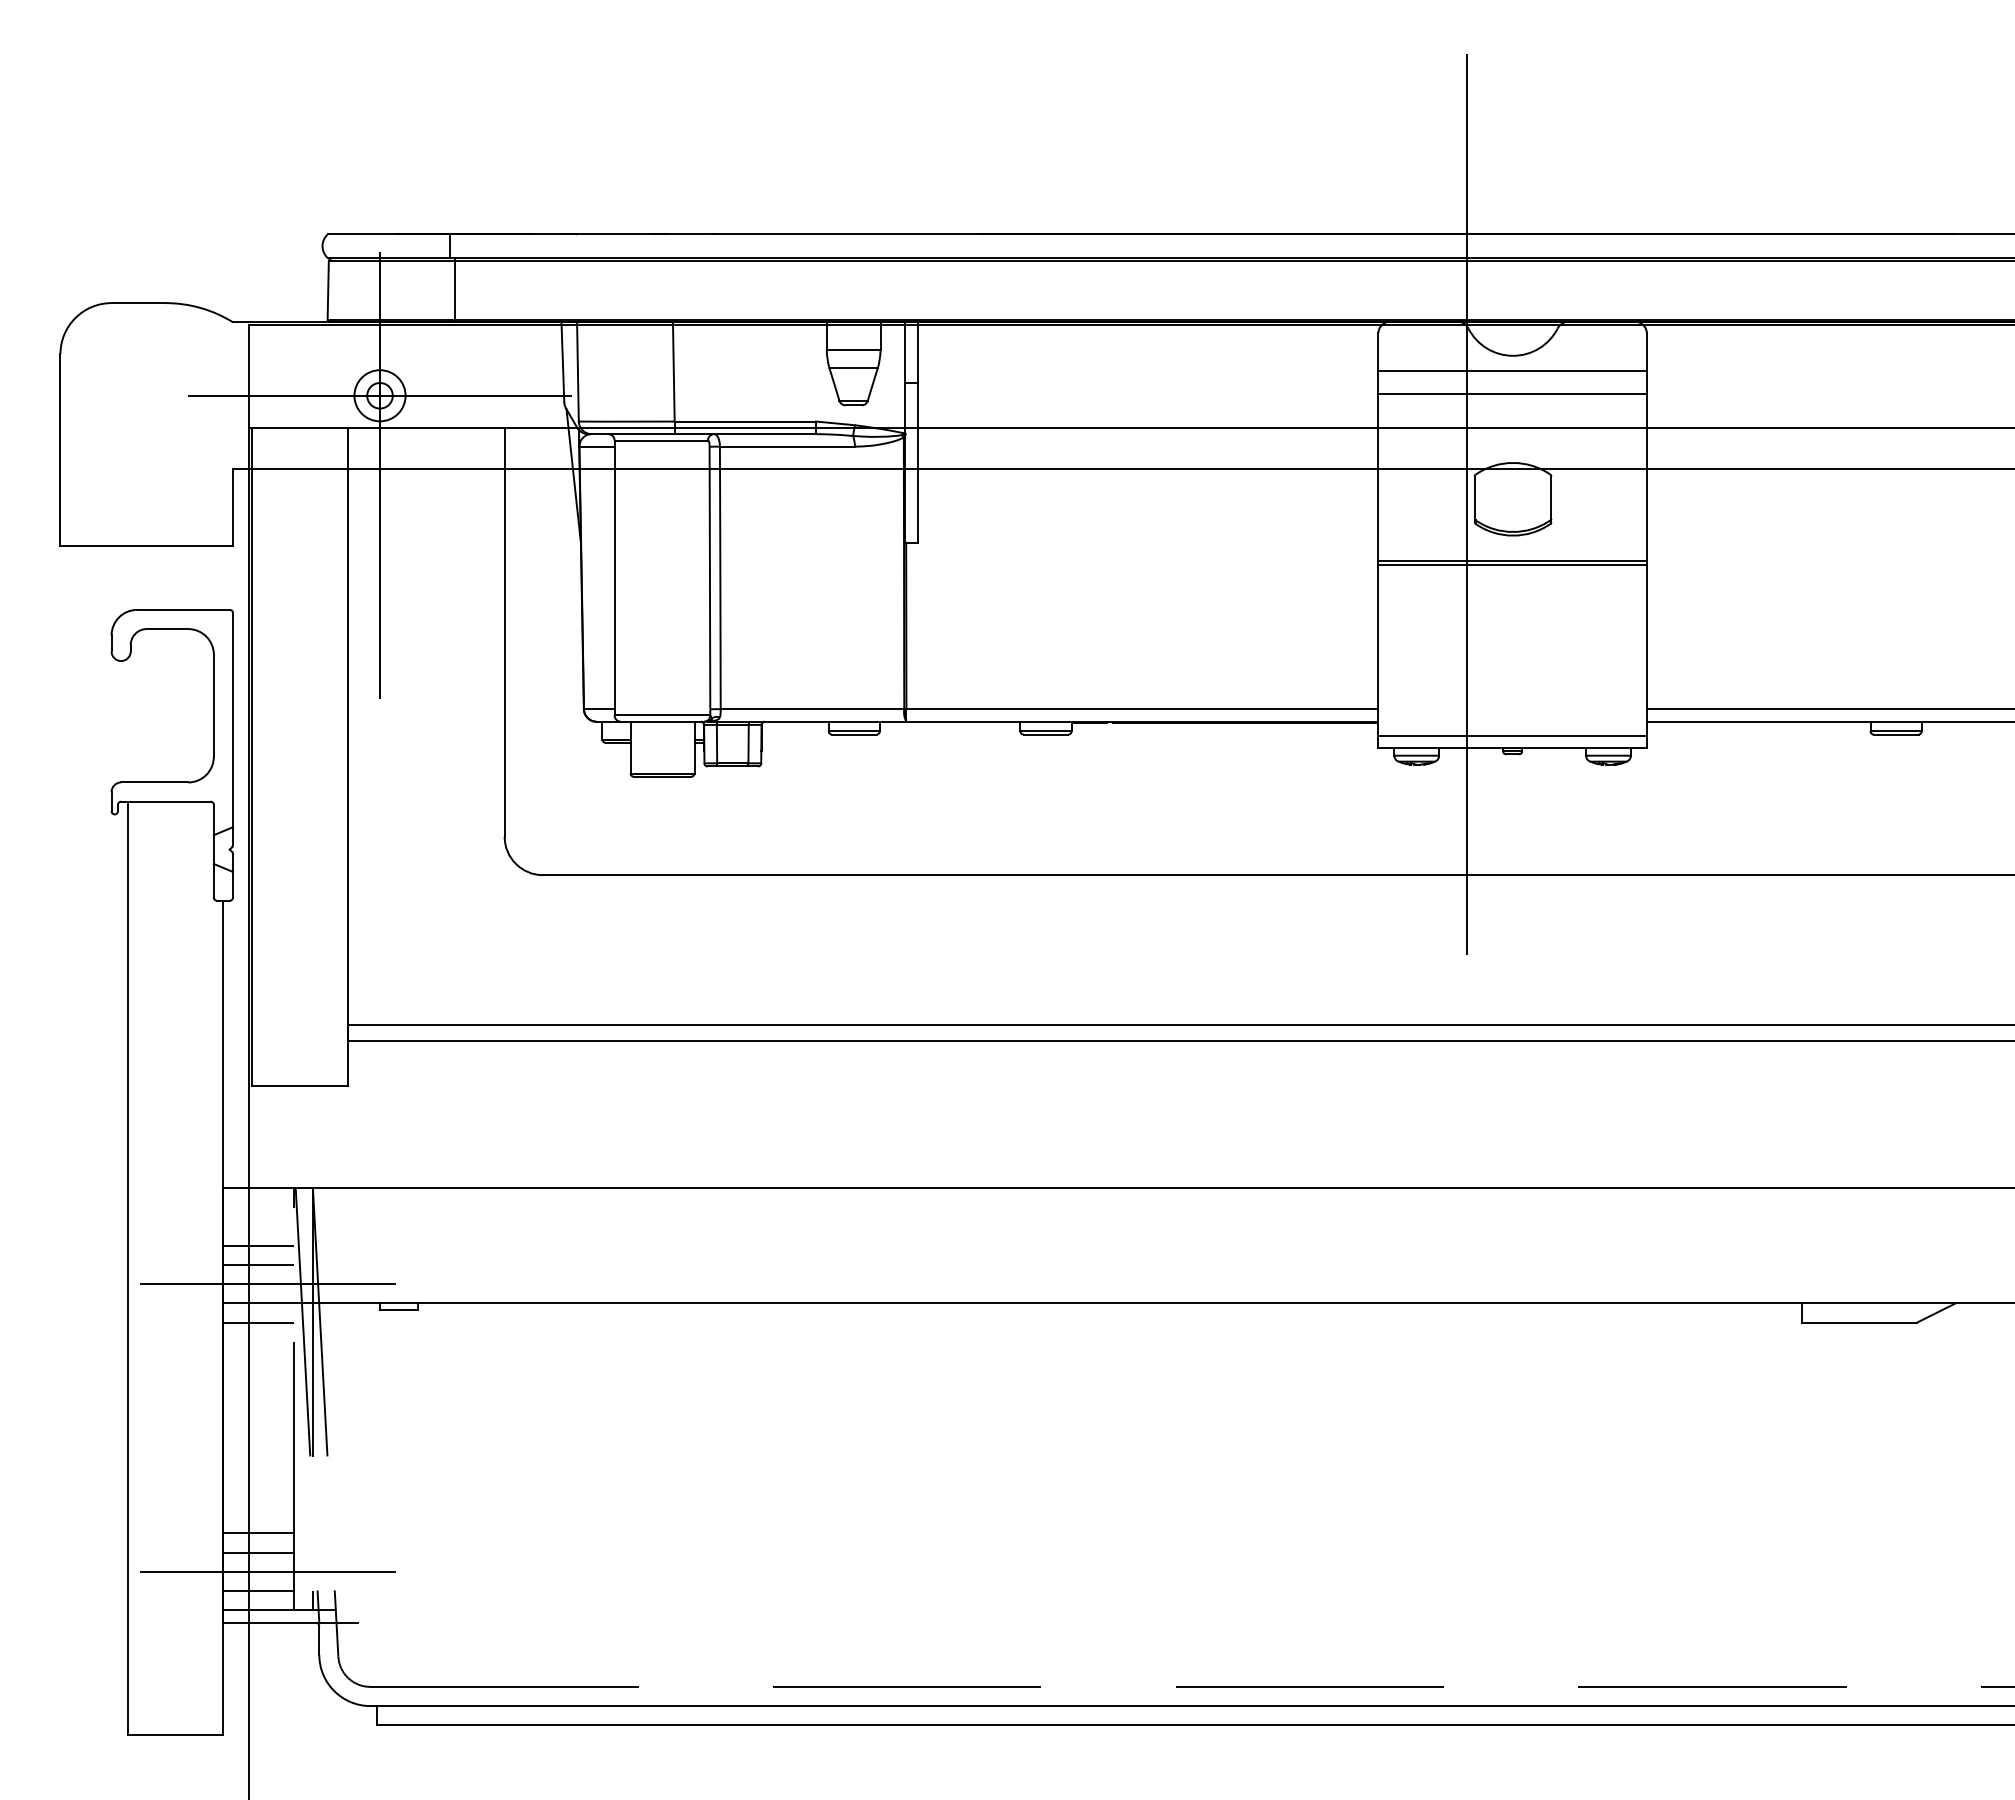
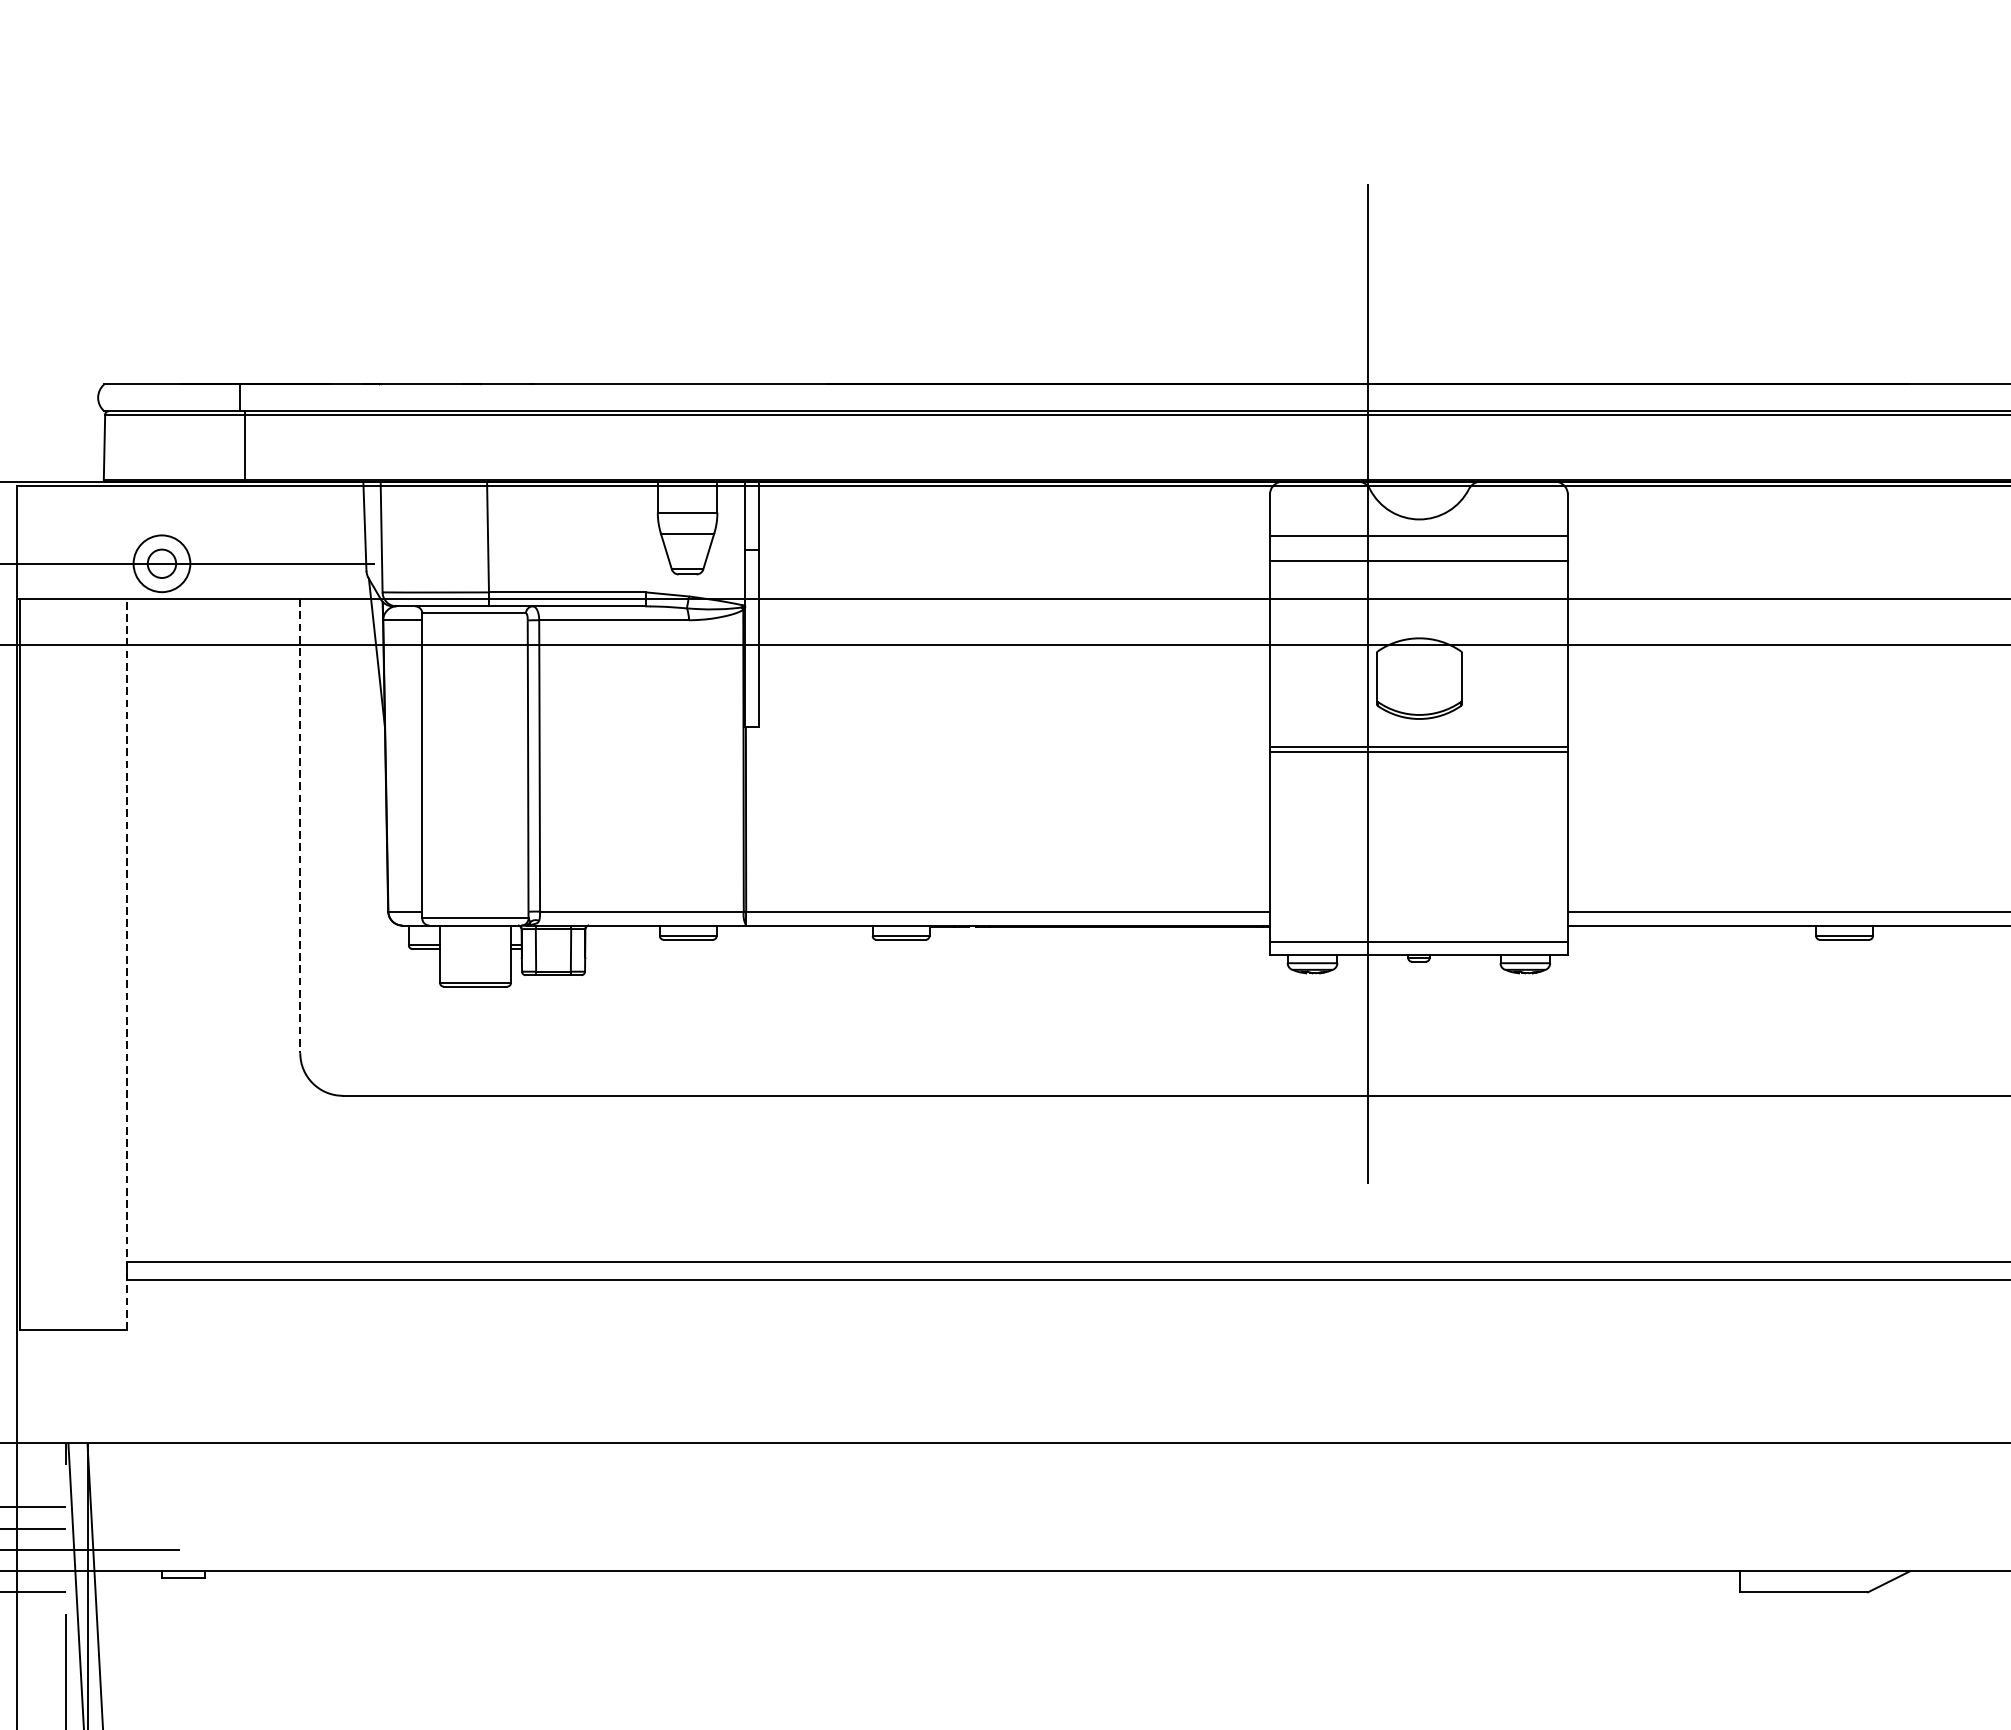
line: (380, 475) -> (162, 652), removed
line: (504, 632) -> (300, 826), solid -> dashed
line: (348, 756) -> (126, 964), solid -> dashed

